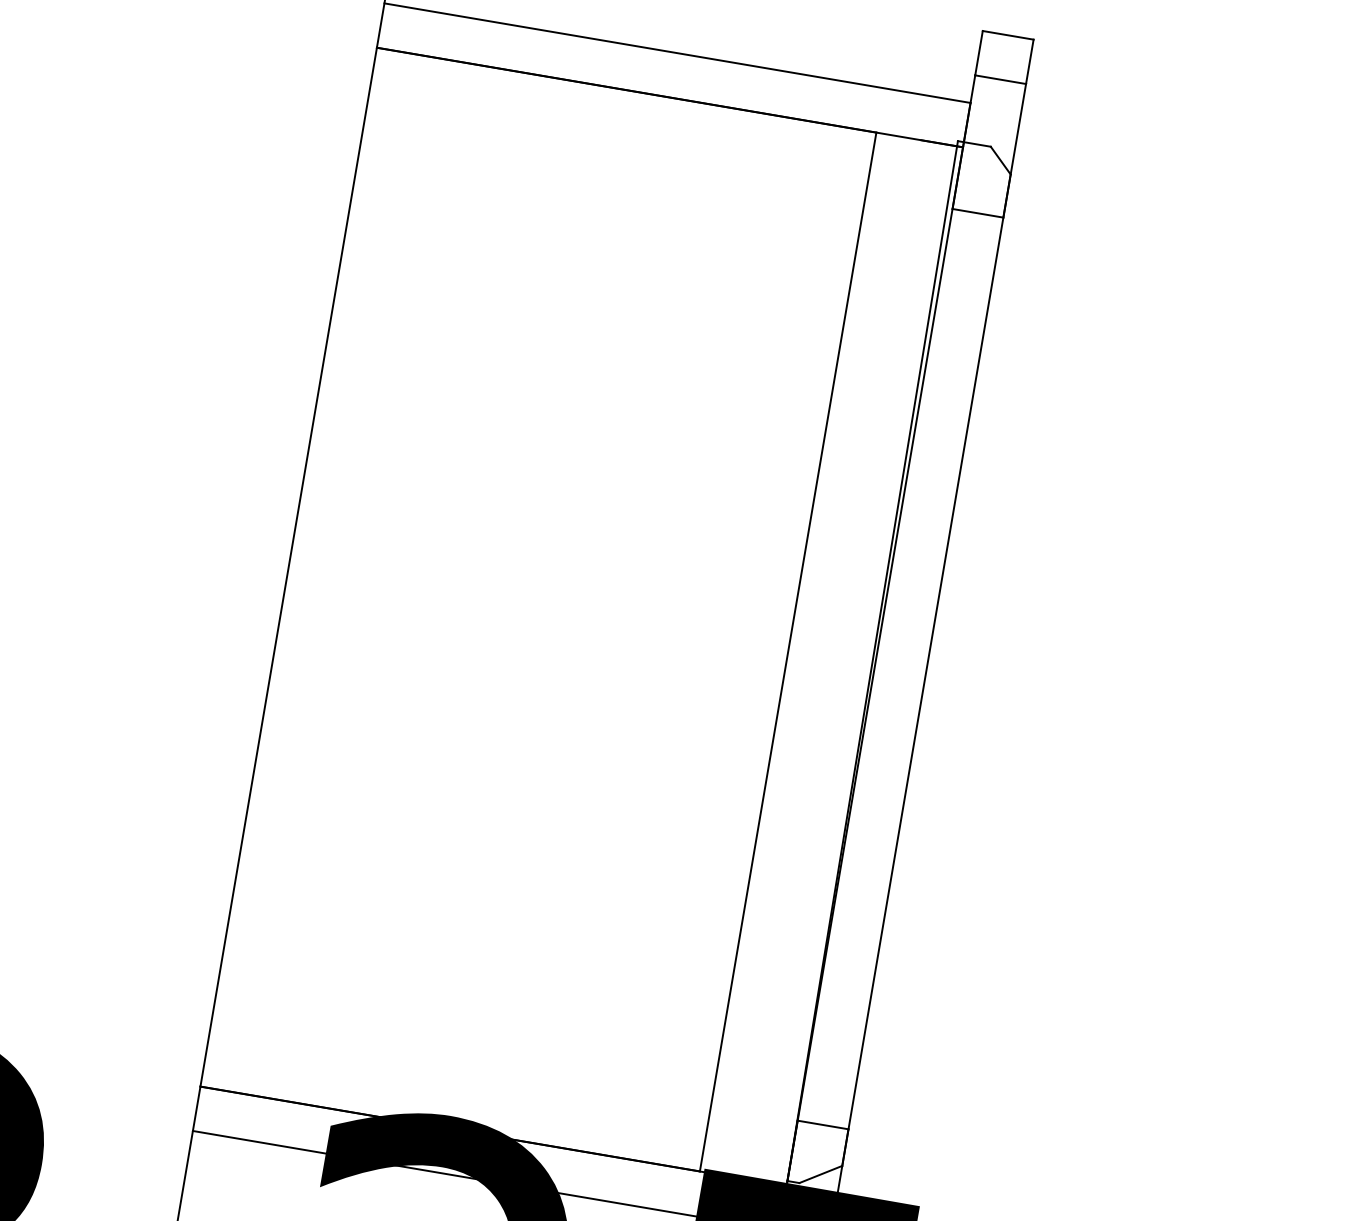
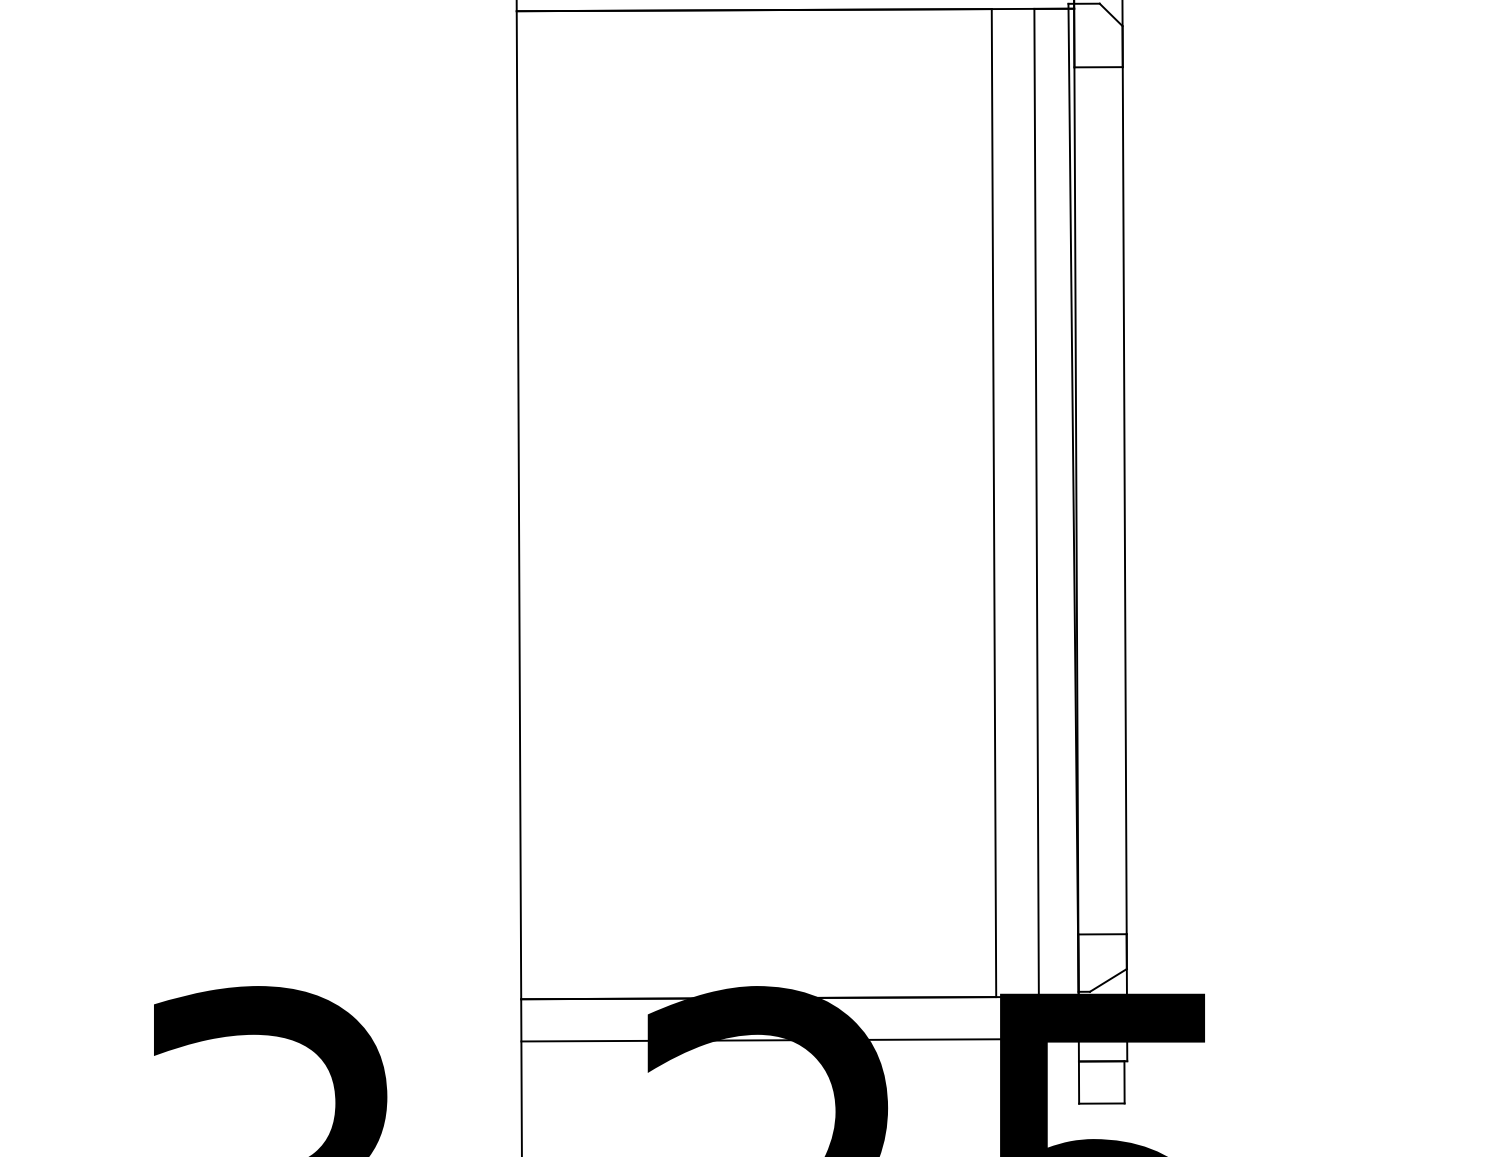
line: (832, 659) -> (1036, 502), added

